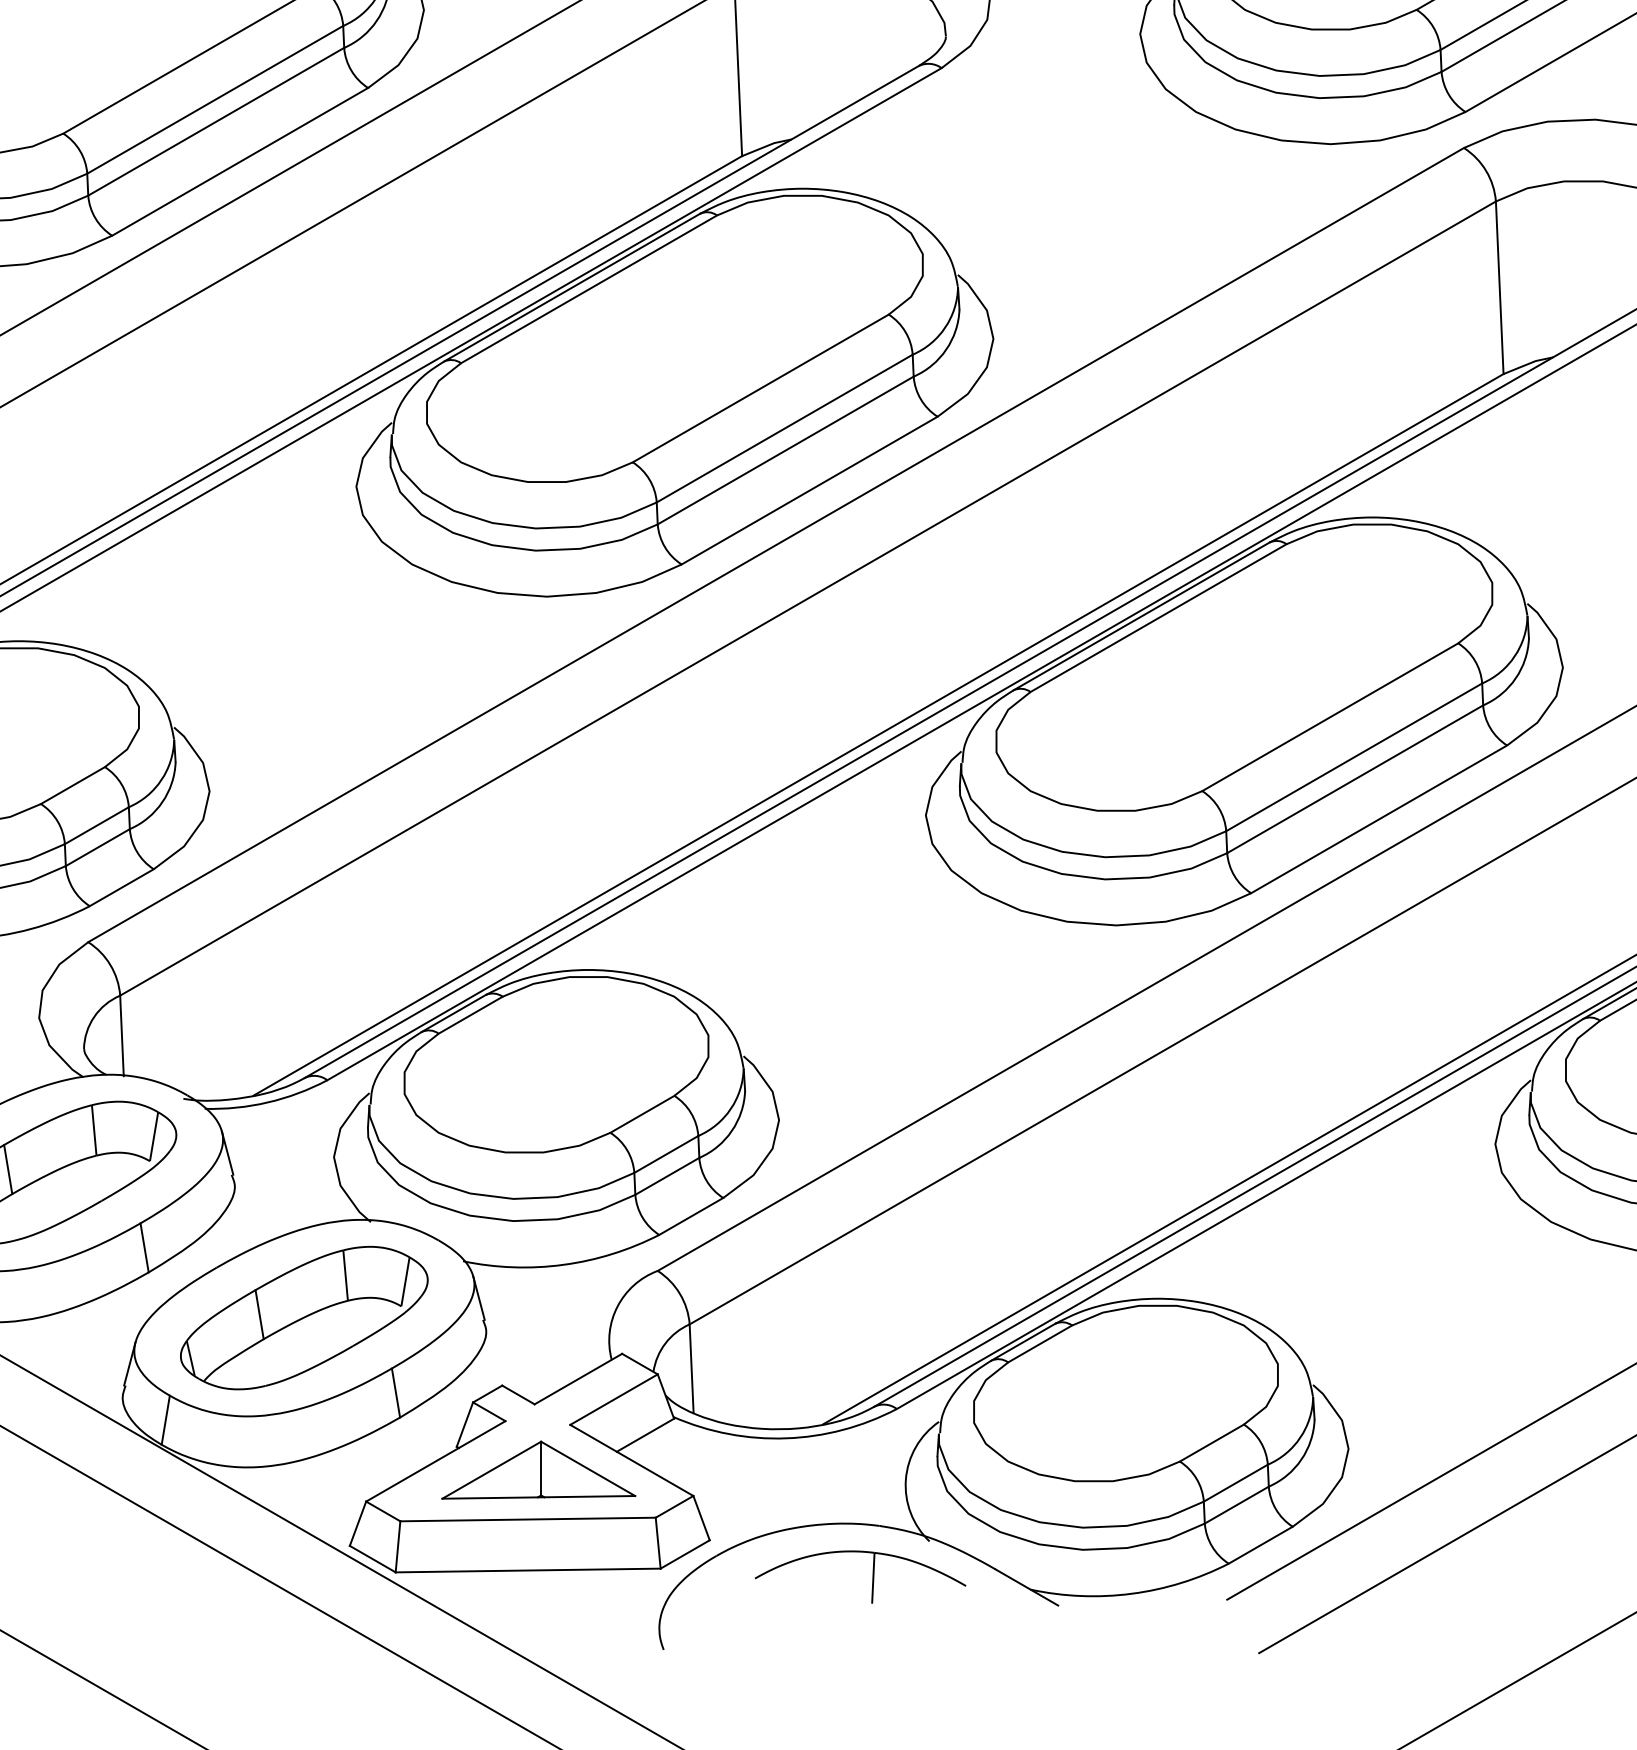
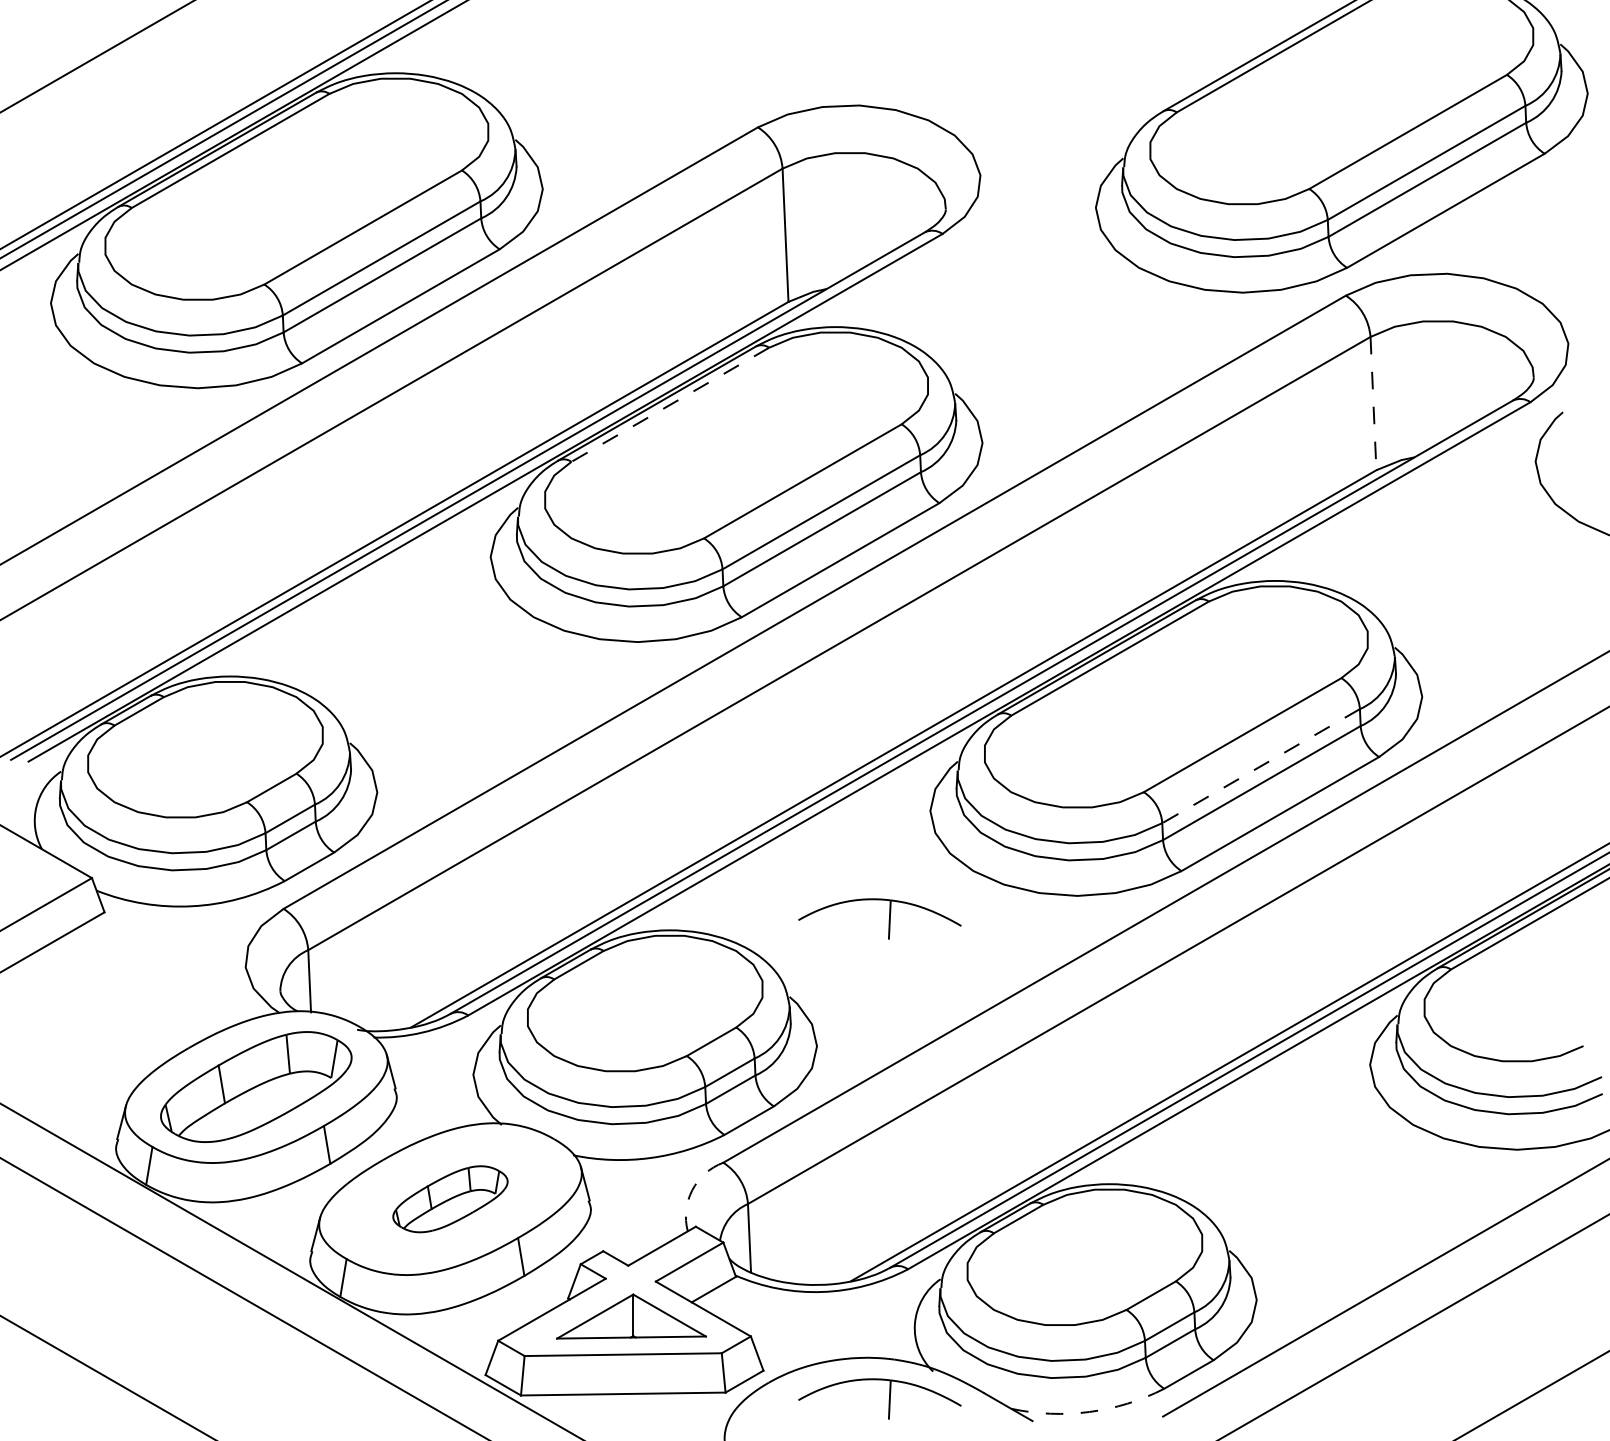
line: (1499, 287) -> (1373, 403), solid -> dashed
line: (588, 290) -> (669, 405), solid -> dashed
line: (1353, 757) -> (1260, 766), solid -> dashed
part: (871, 957) -> (888, 920), added
arc: (617, 1306) -> (692, 1190), solid -> dashed
part: (304, 1318) -> (450, 1199), size x0.6
arc: (1131, 1593) -> (1089, 1411), solid -> dashed

